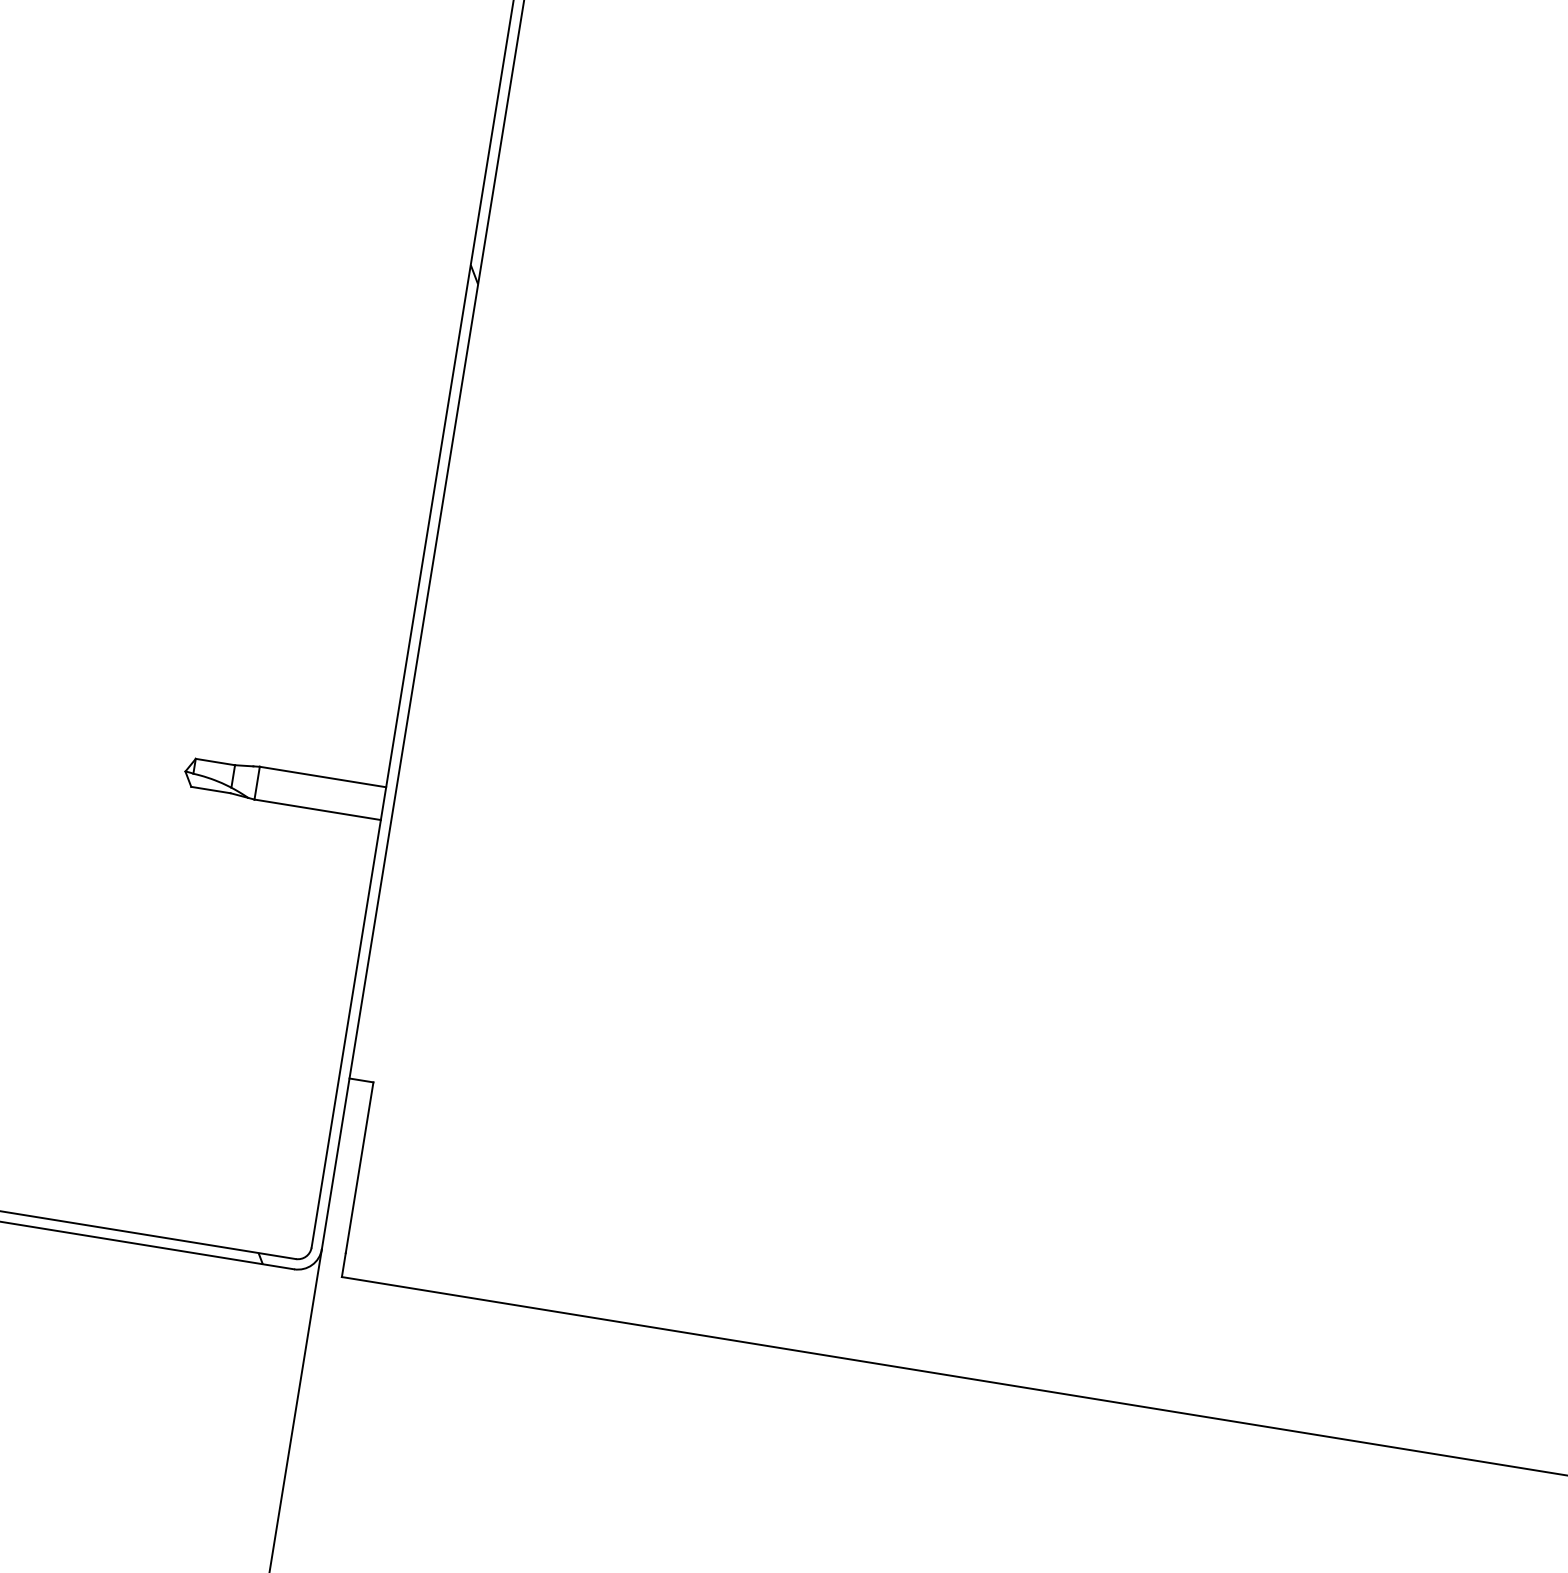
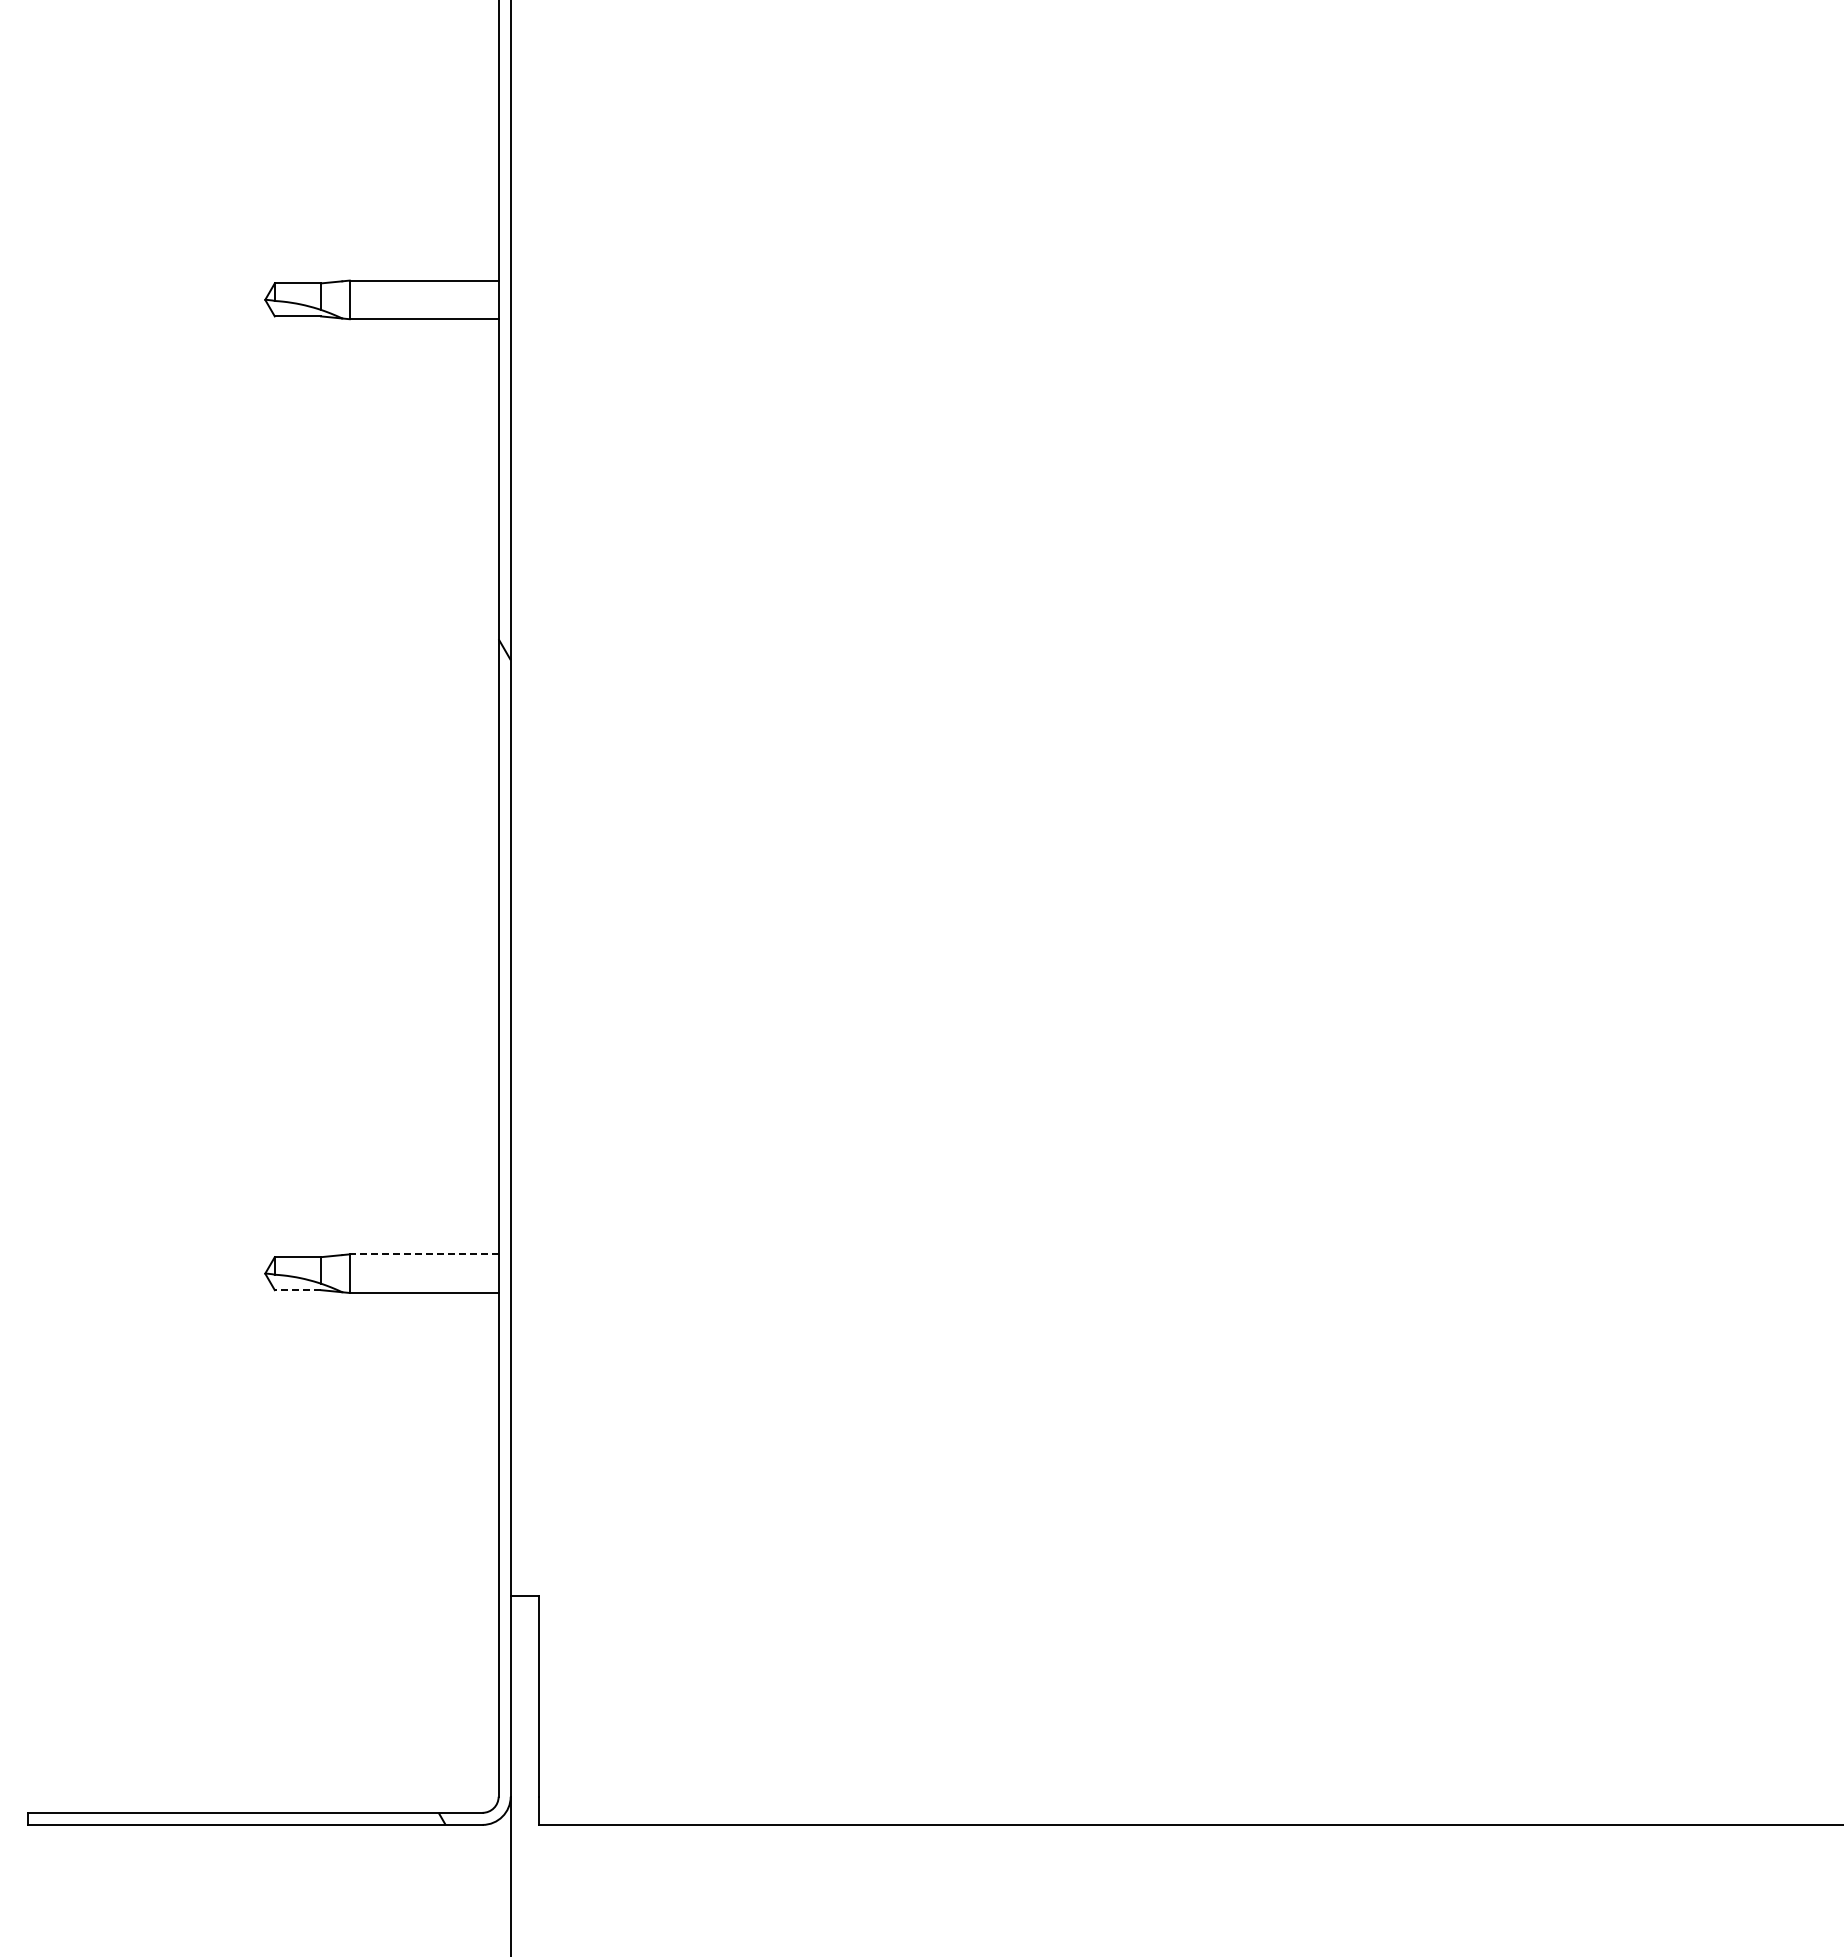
line: (322, 777) -> (423, 1254), solid -> dashed
line: (210, 790) -> (297, 1290), solid -> dashed

